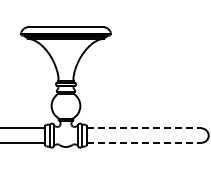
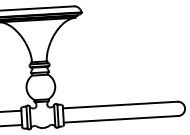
line: (144, 128) -> (120, 105), dashed -> solid
line: (144, 142) -> (121, 119), dashed -> solid

